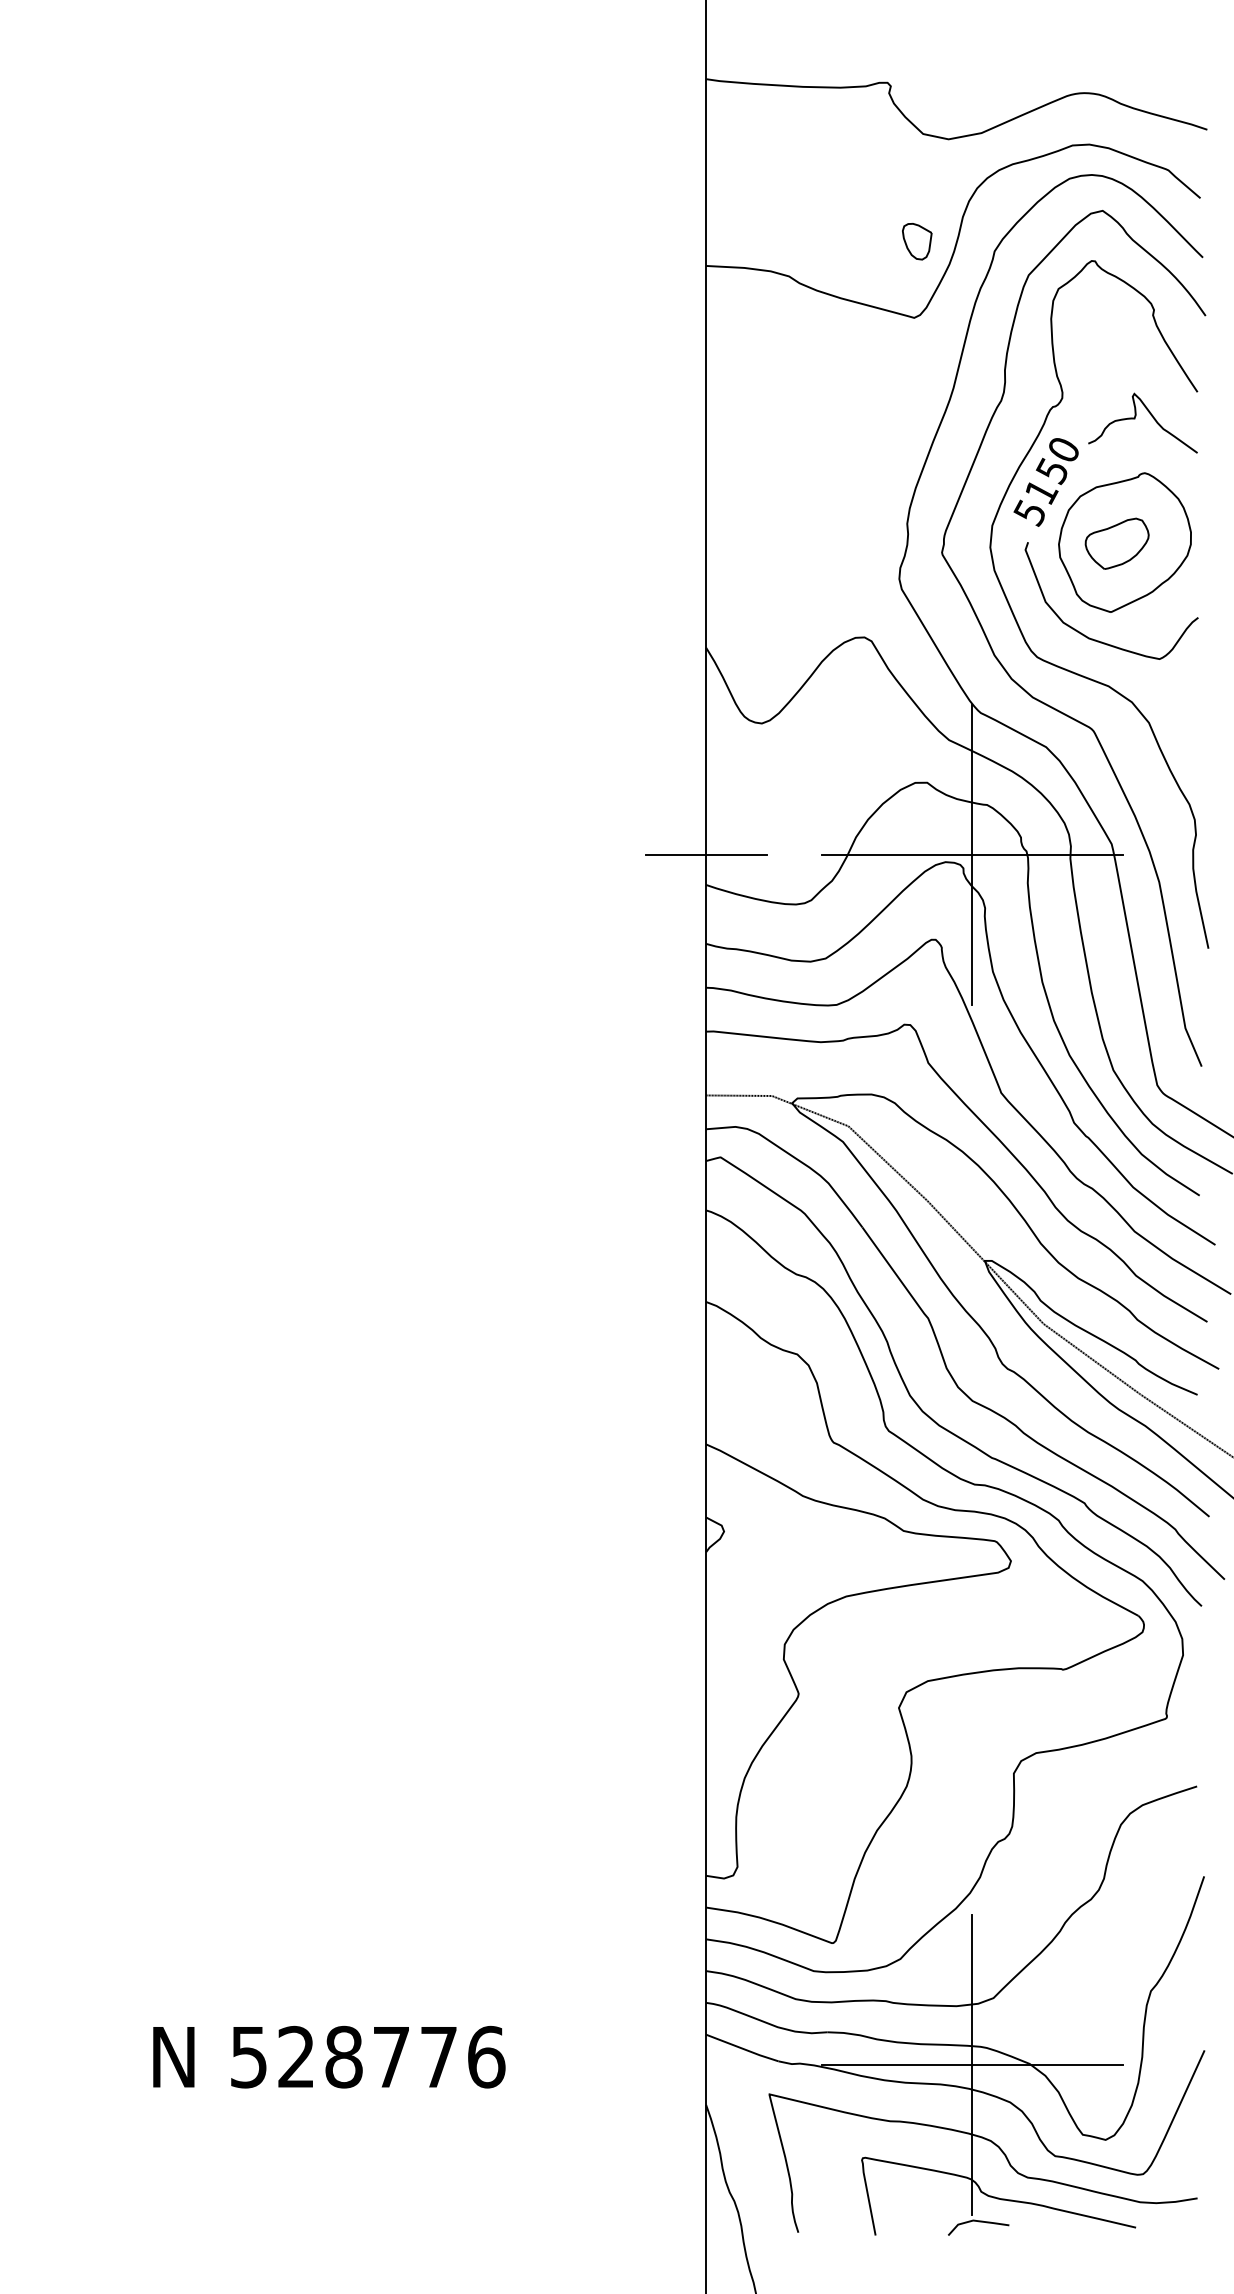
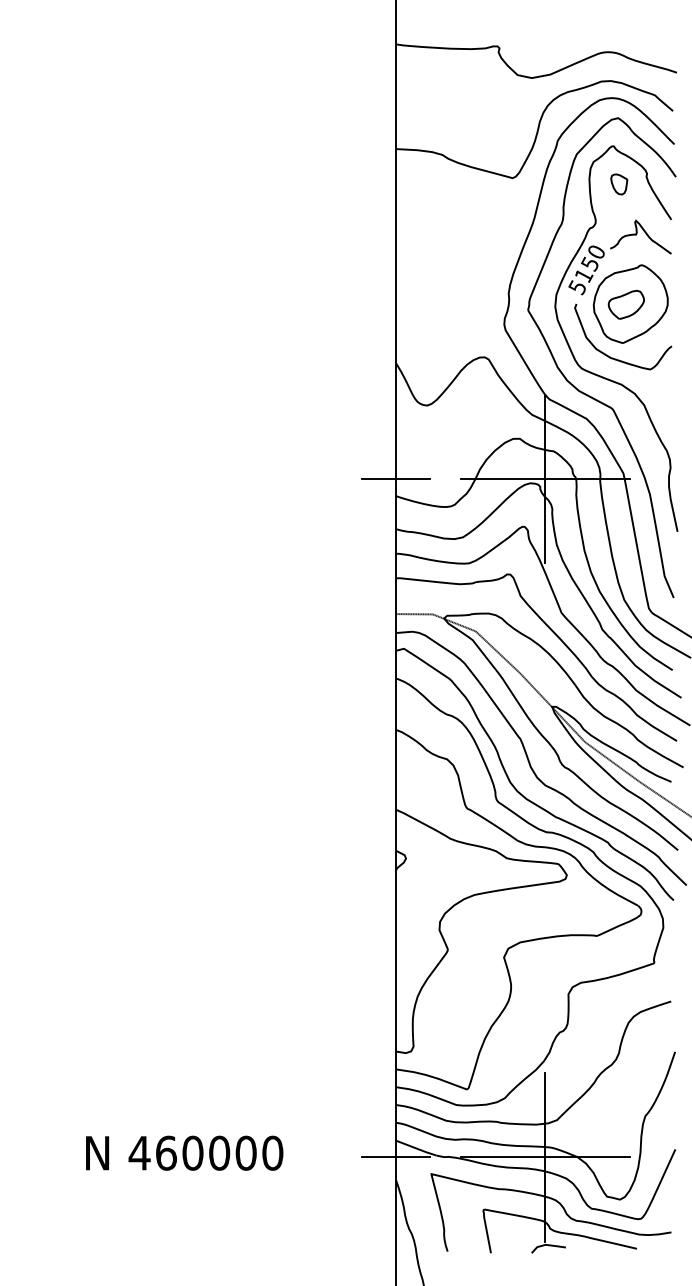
part: (917, 241) -> (619, 184), moved
text: (366, 2055) -> (205, 1152), 528776 -> 460000
line: (705, 2064) -> (395, 1157), added

